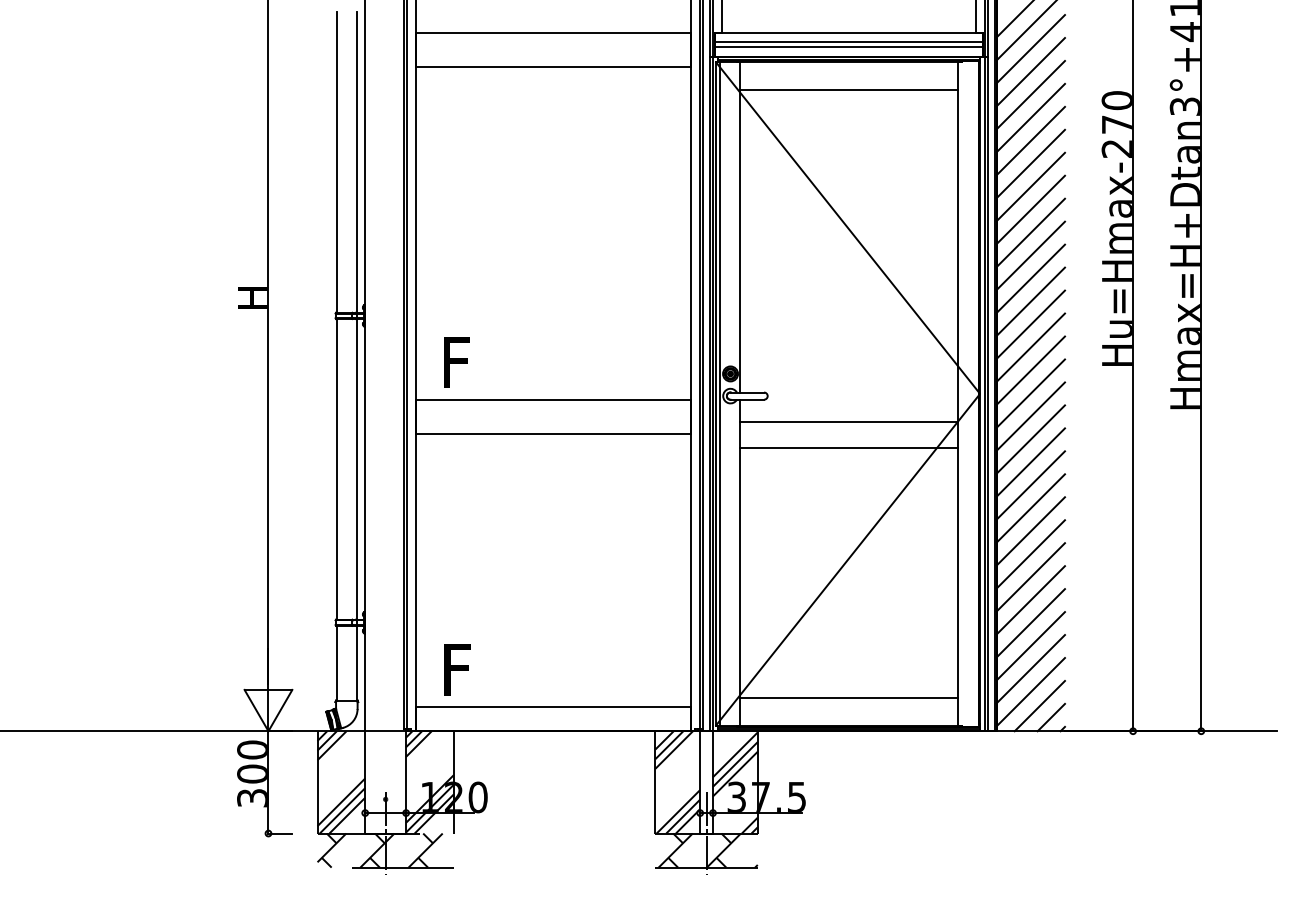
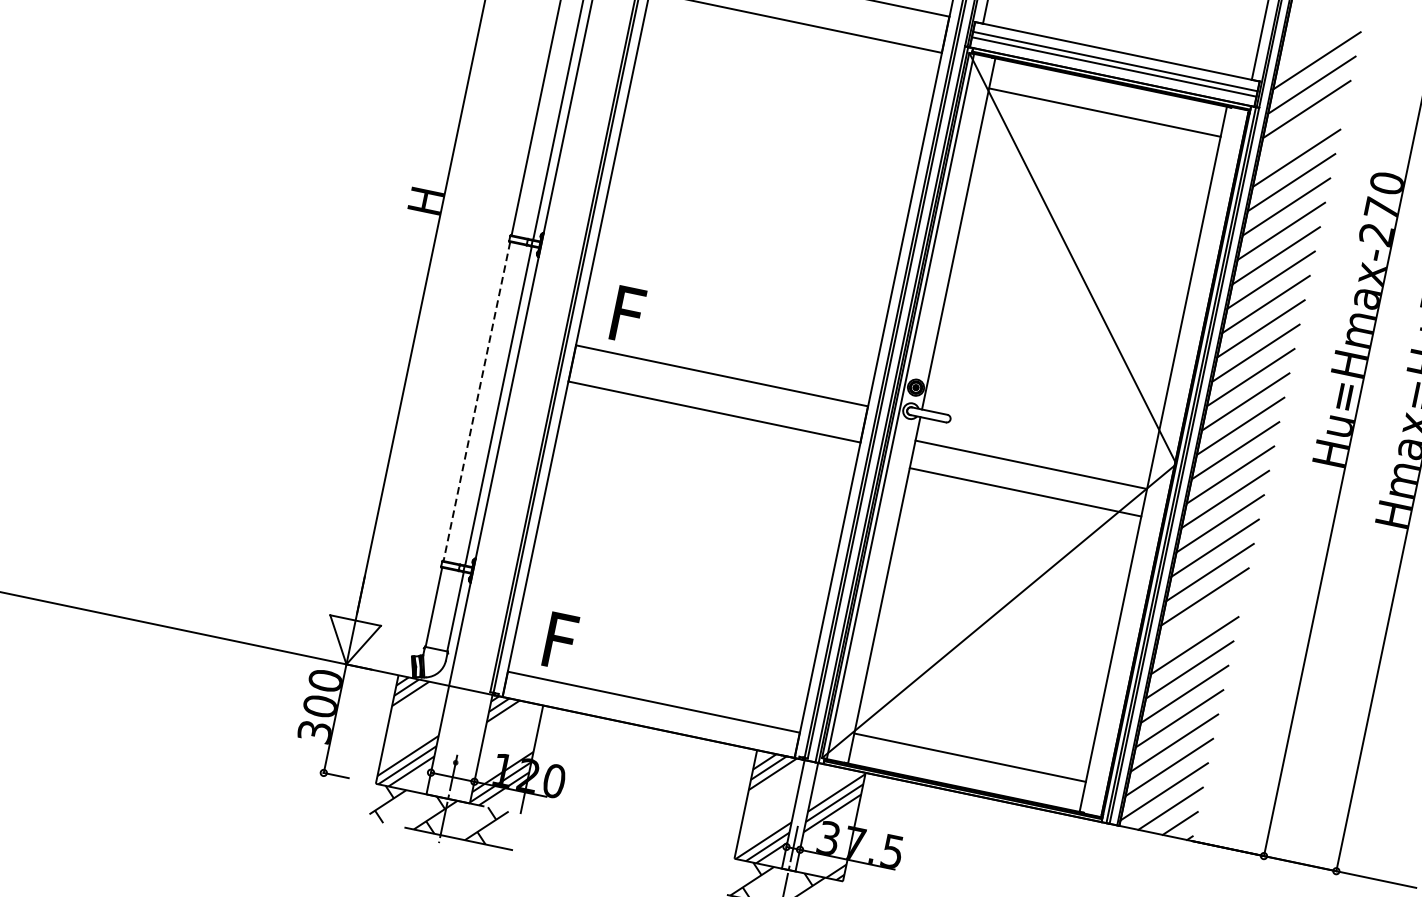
line: (1030, 72) -> (1301, 134), removed
line: (336, 469) -> (476, 401), solid -> dashed
line: (1030, 531) -> (1199, 621), removed

